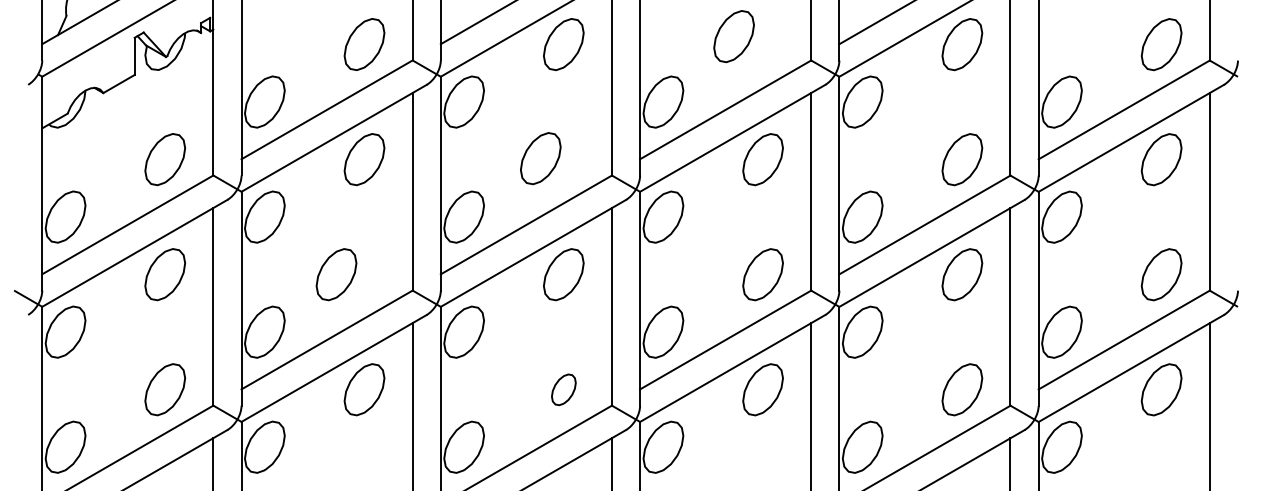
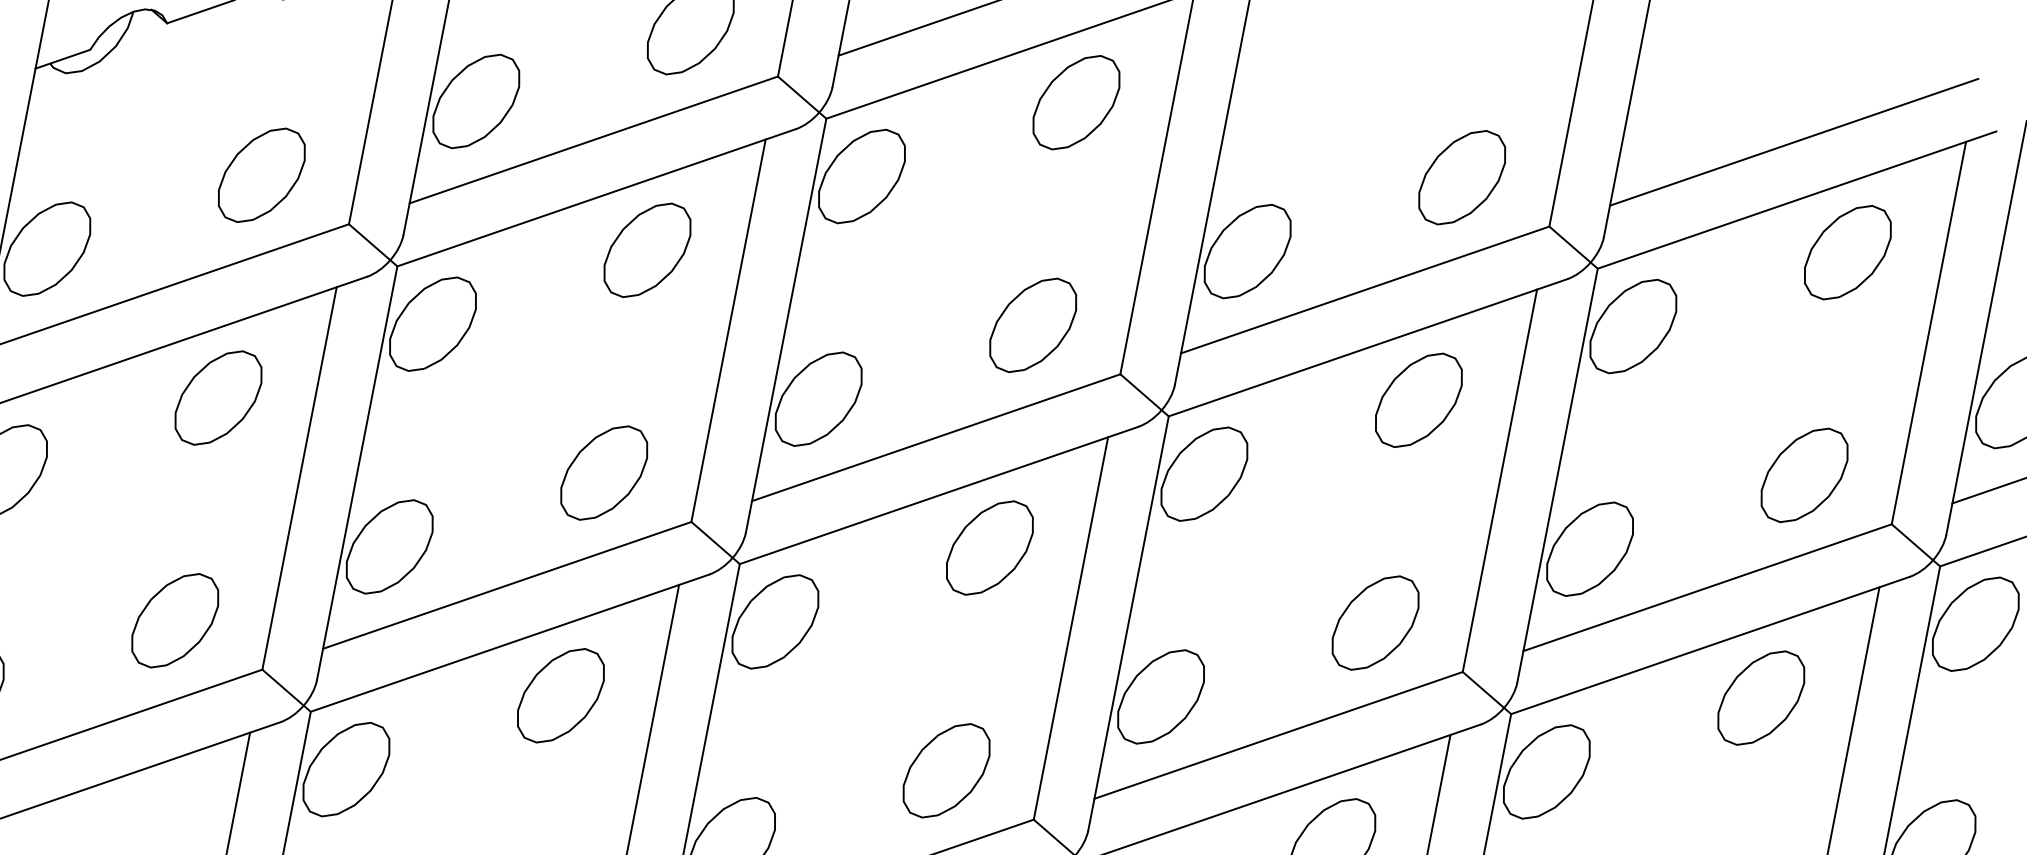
part: (733, 36) -> (1461, 177), moved
part: (540, 158) -> (1032, 325), moved
part: (336, 274) -> (604, 472), moved
part: (563, 389) -> (946, 770), size x1.67

